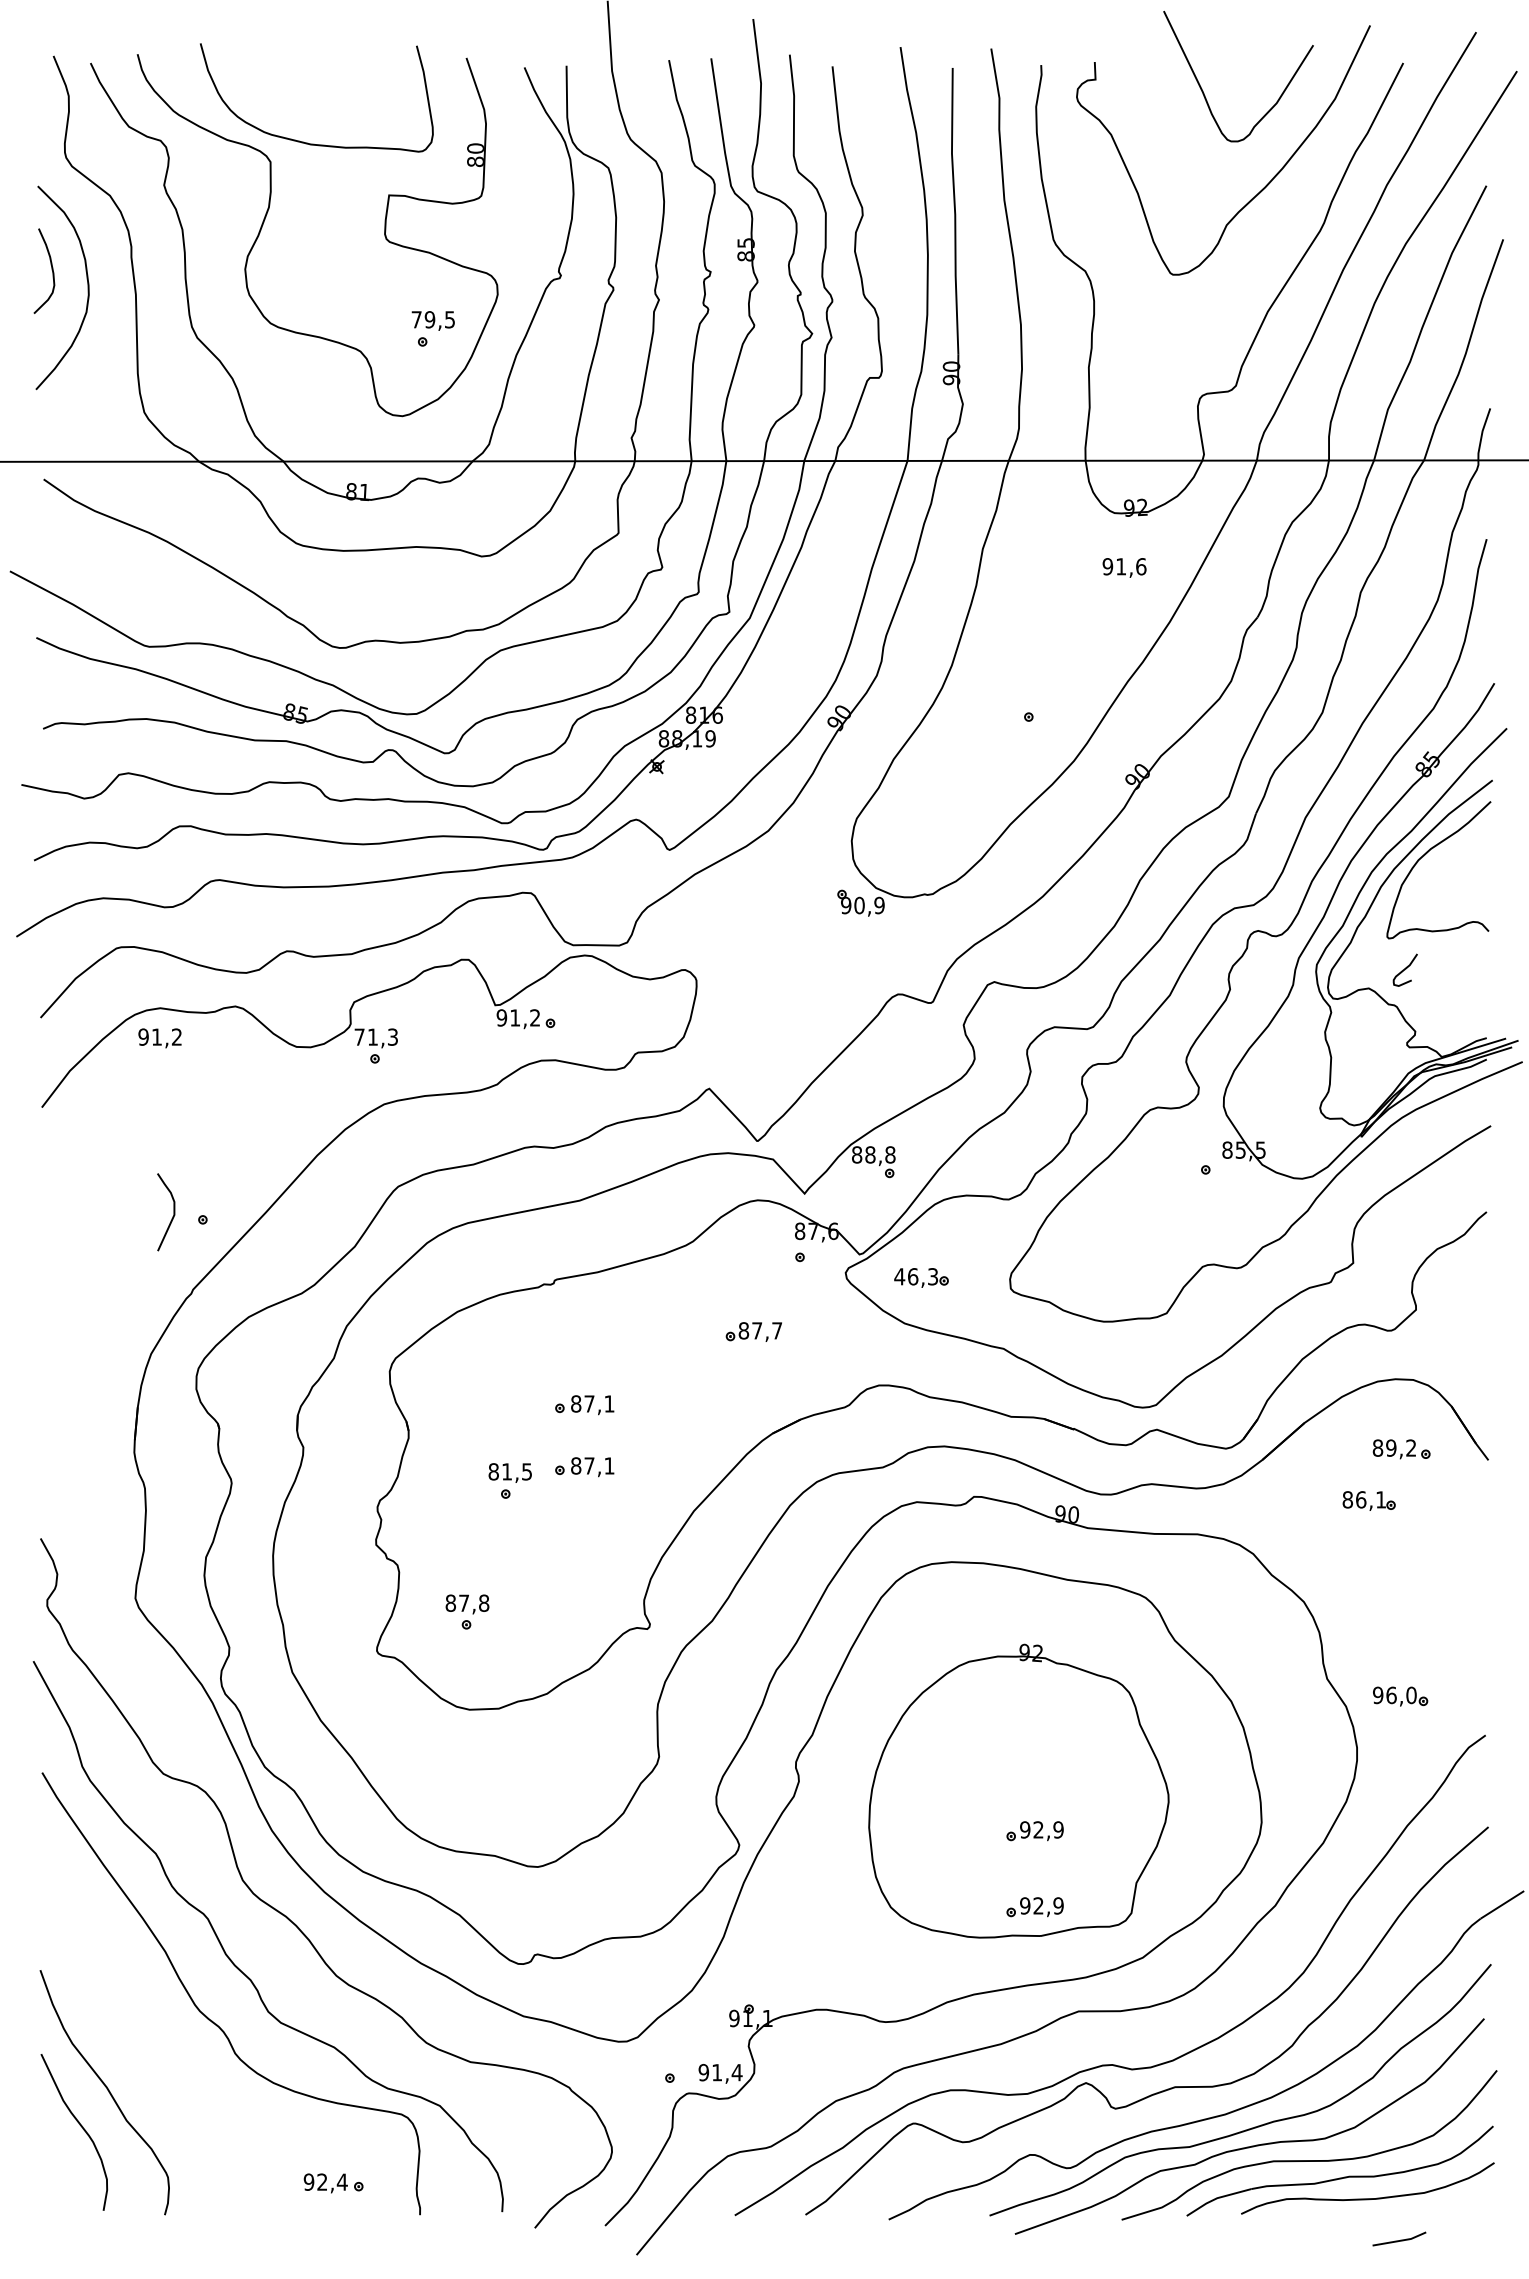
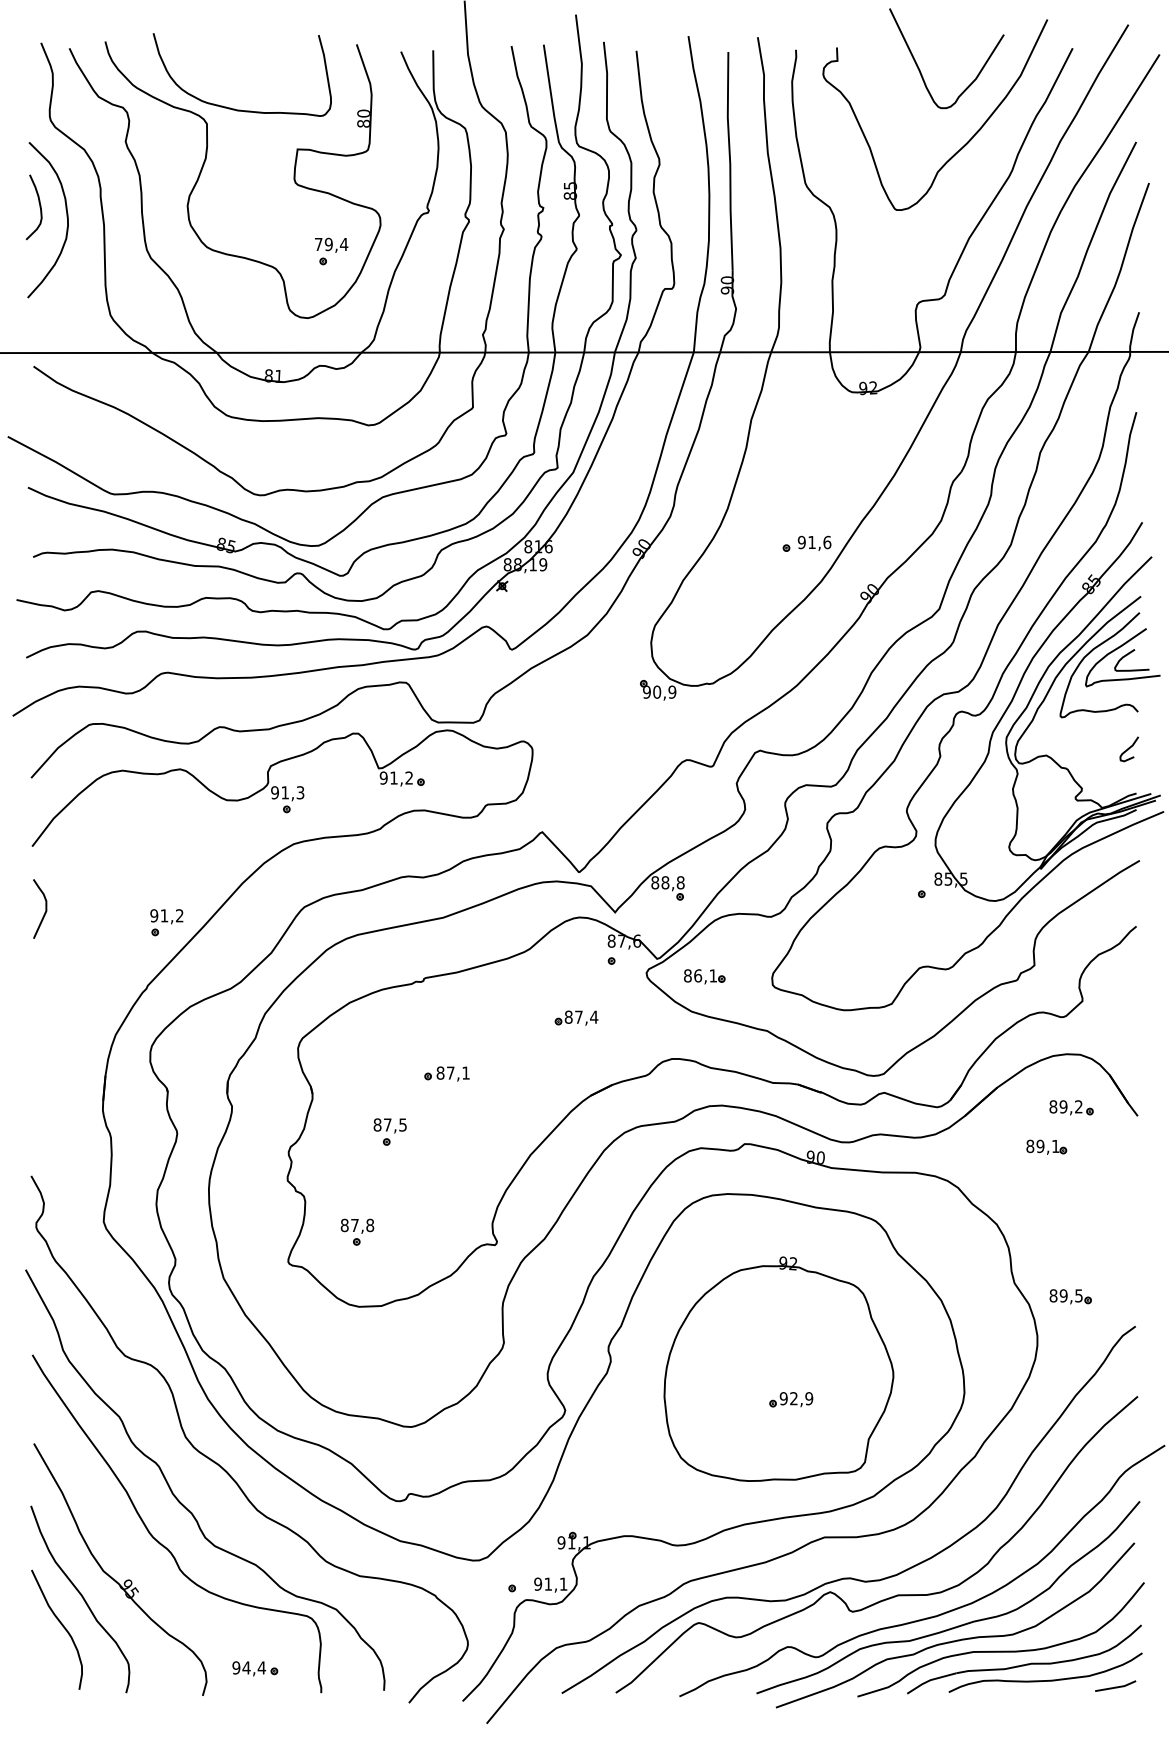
text: (449, 319) -> (343, 244), 79,5 -> 79,4
text: (1124, 567) -> (814, 543), moved
part: (1468, 860) -> (1122, 657), added
curve: (1404, 969) -> (1128, 748), moved
text: (359, 1036) -> (274, 792), 71,3 -> 91,3
text: (159, 1038) -> (166, 916), moved
curve: (173, 1212) -> (45, 909), moved
text: (916, 1276) -> (700, 975), 46,3 -> 86,1
text: (776, 1330) -> (593, 1016), 87,7 -> 87,4
part: (584, 1467) -> (446, 1121), removed
text: (506, 1471) -> (387, 1124), 81,5 -> 87,5
text: (1360, 1499) -> (1040, 1146), 86,1 -> 89,1
text: (1394, 1695) -> (1066, 1295), 96,0 -> 89,5
part: (1034, 1907) -> (790, 1457), removed
part: (146, 2063) -> (112, 1577), added
text: (736, 2072) -> (563, 1584), 91,4 -> 91,1
text: (321, 2181) -> (245, 1667), 92,4 -> 94,4
line: (1400, 2239) -> (1116, 1686), moved

